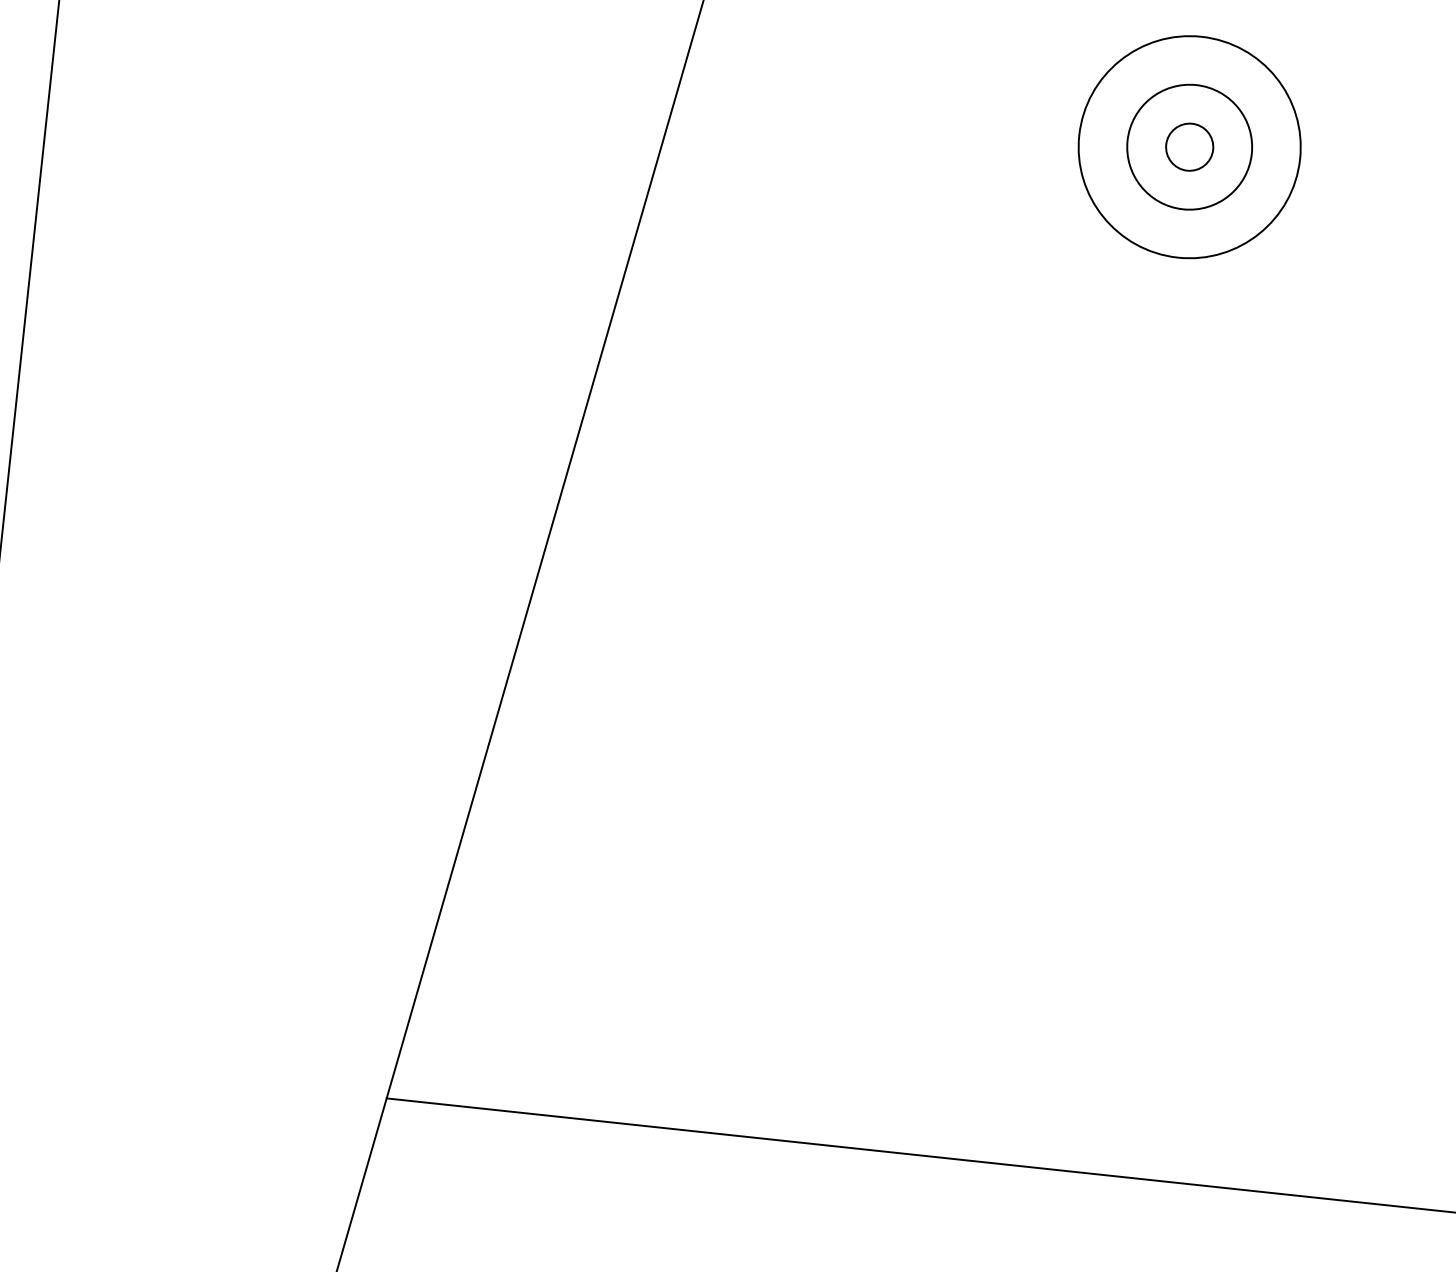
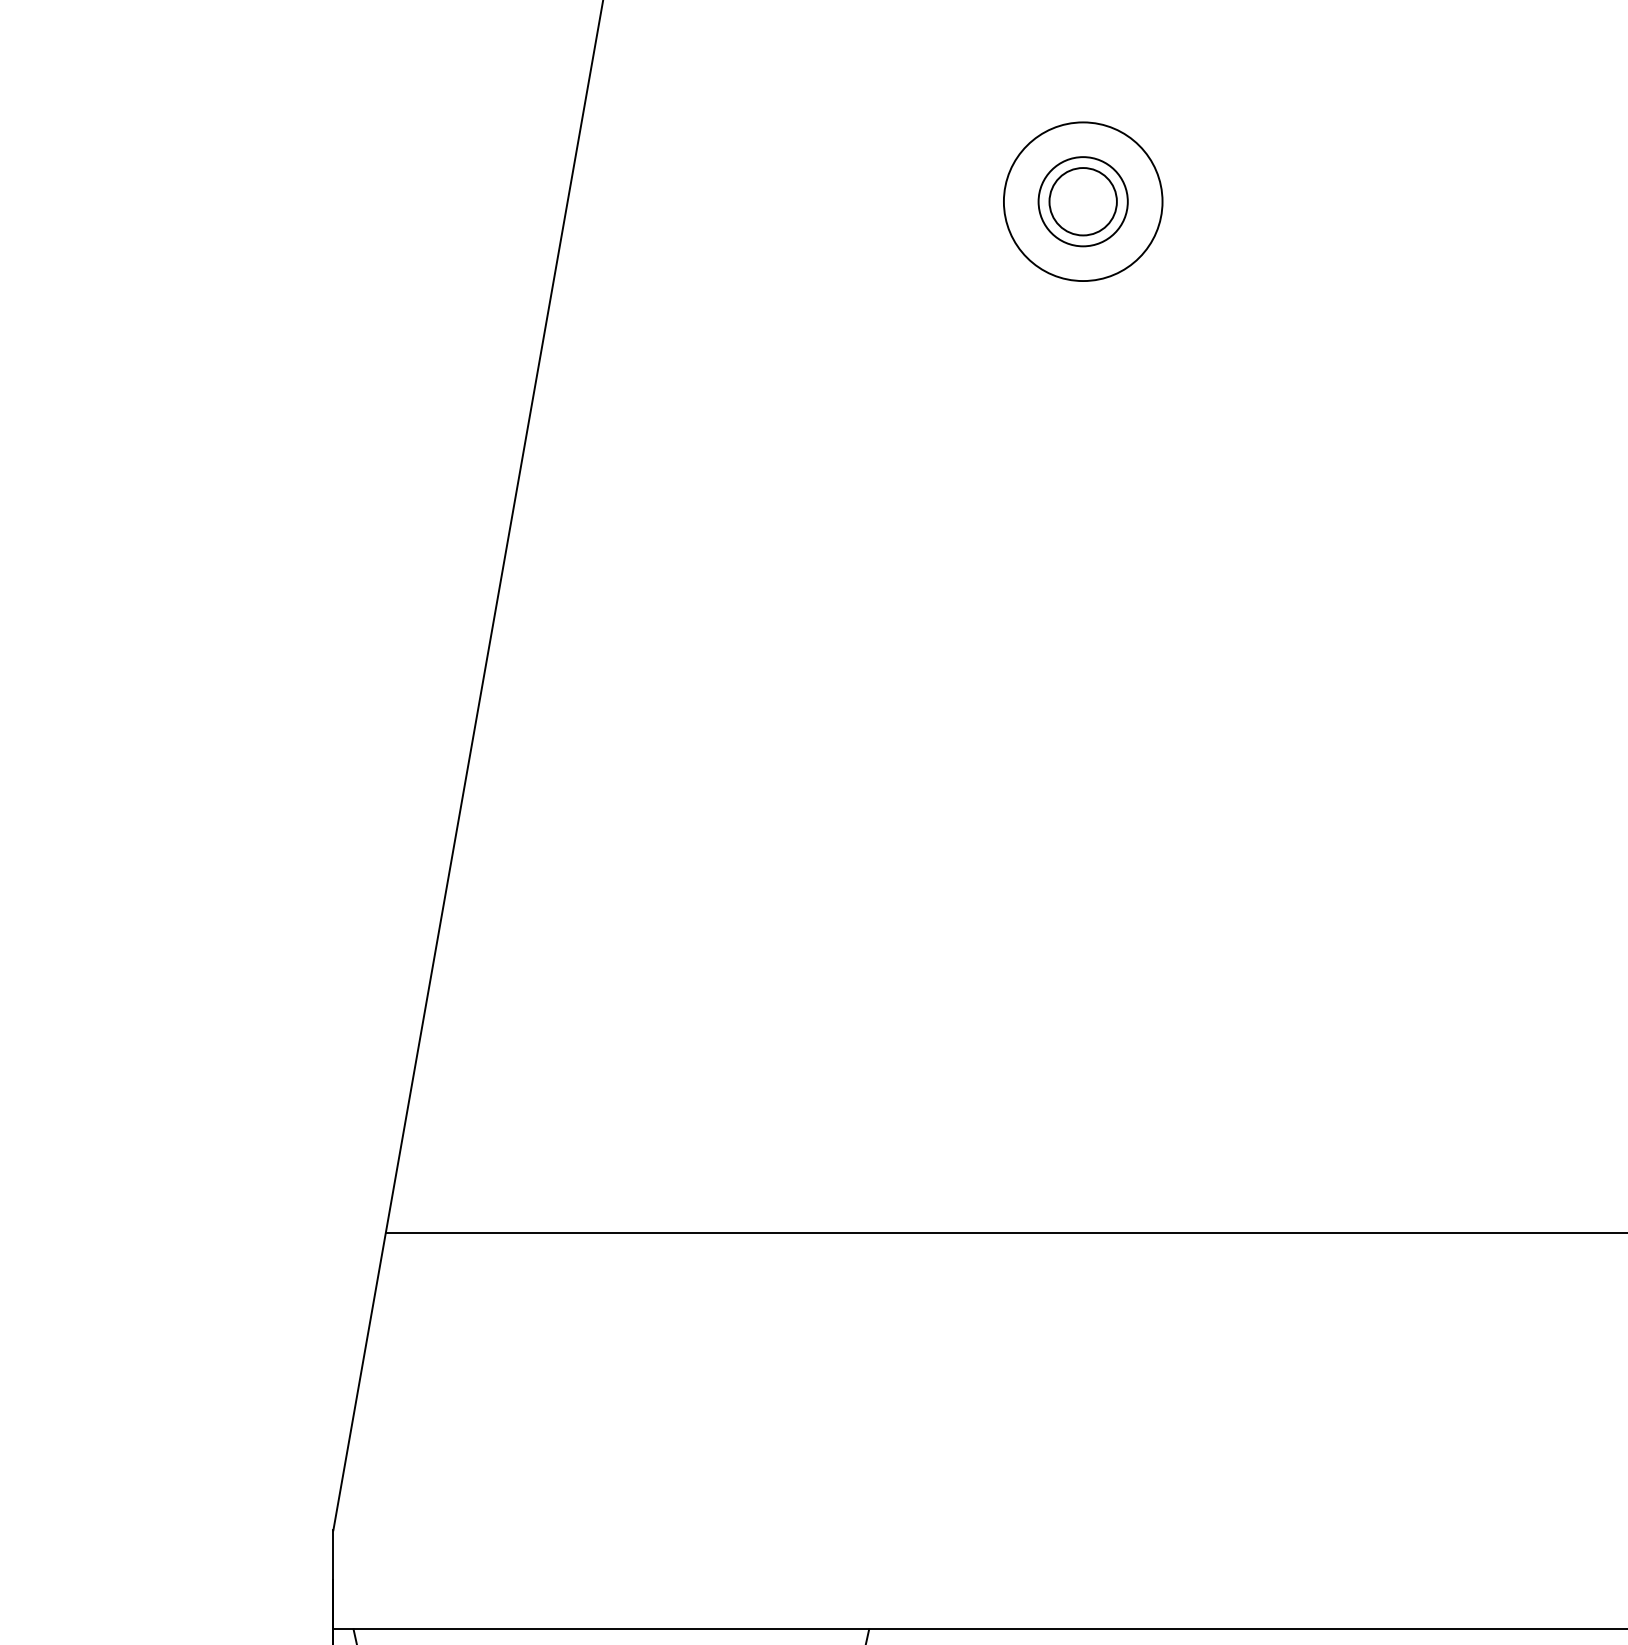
circle: (1189, 146) -> (1082, 201), size x0.71
circle: (1189, 146) -> (1082, 201), size x0.71
circle: (1189, 146) -> (1082, 201), size x1.43

